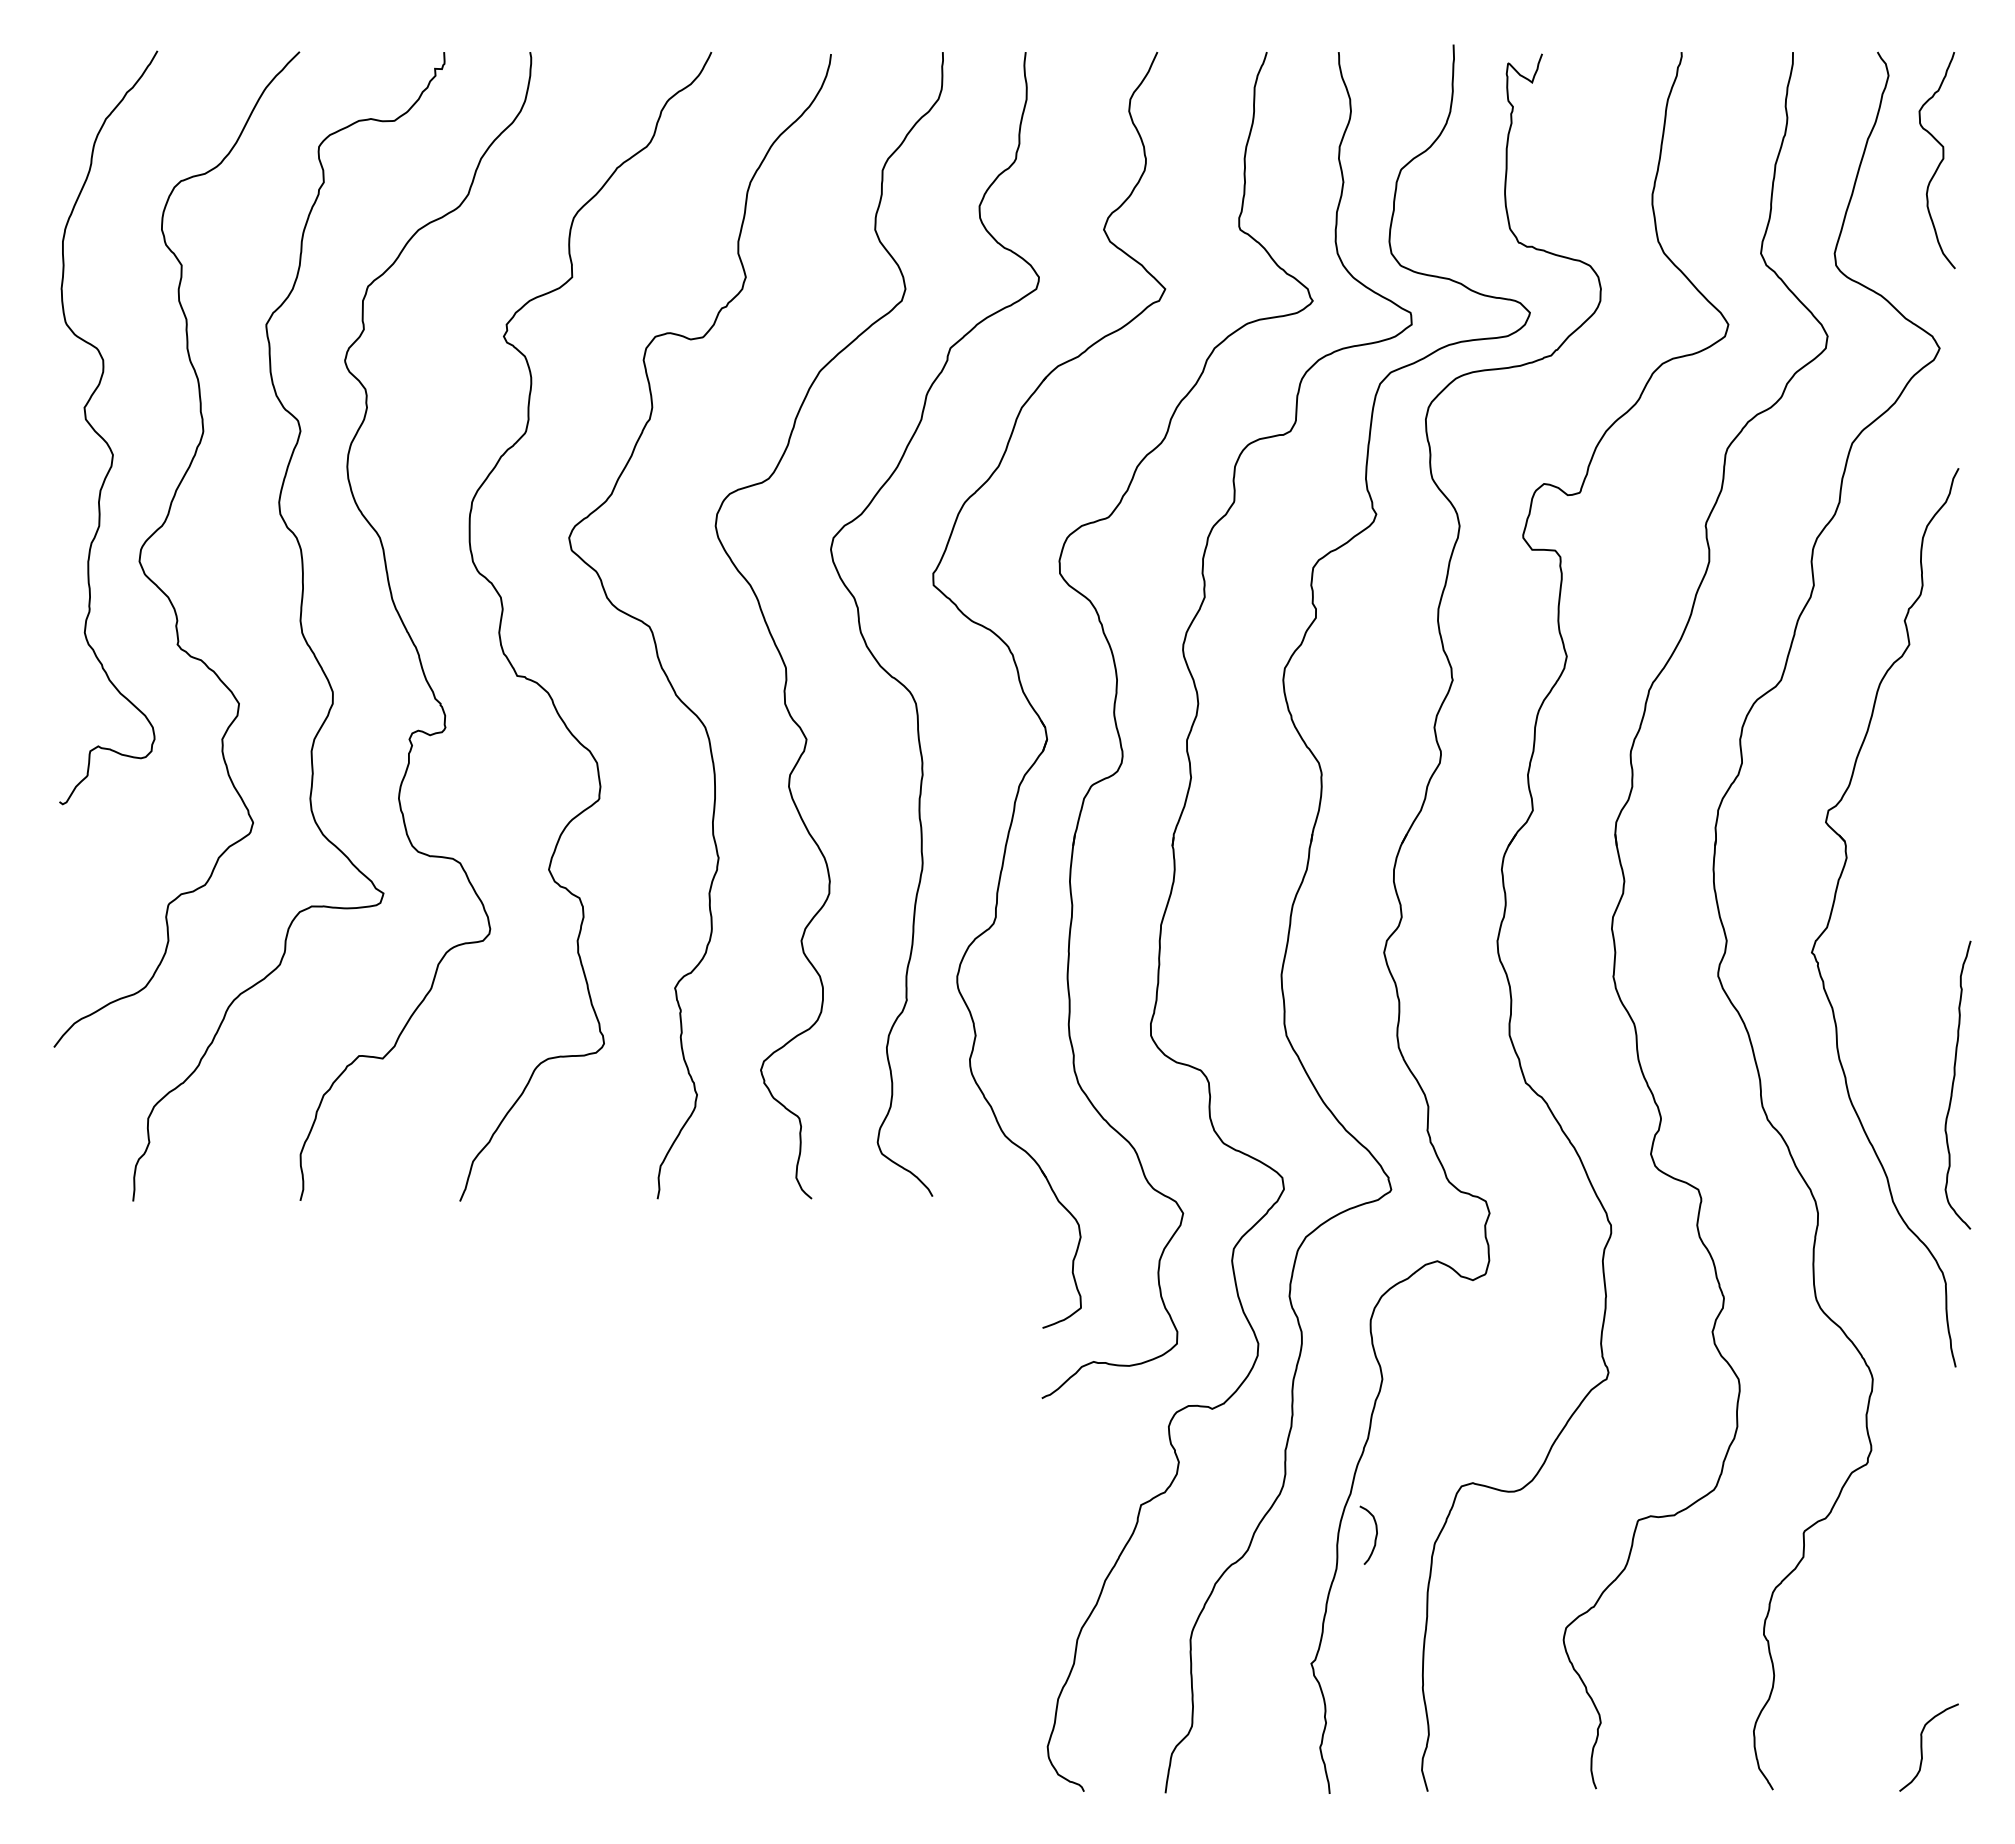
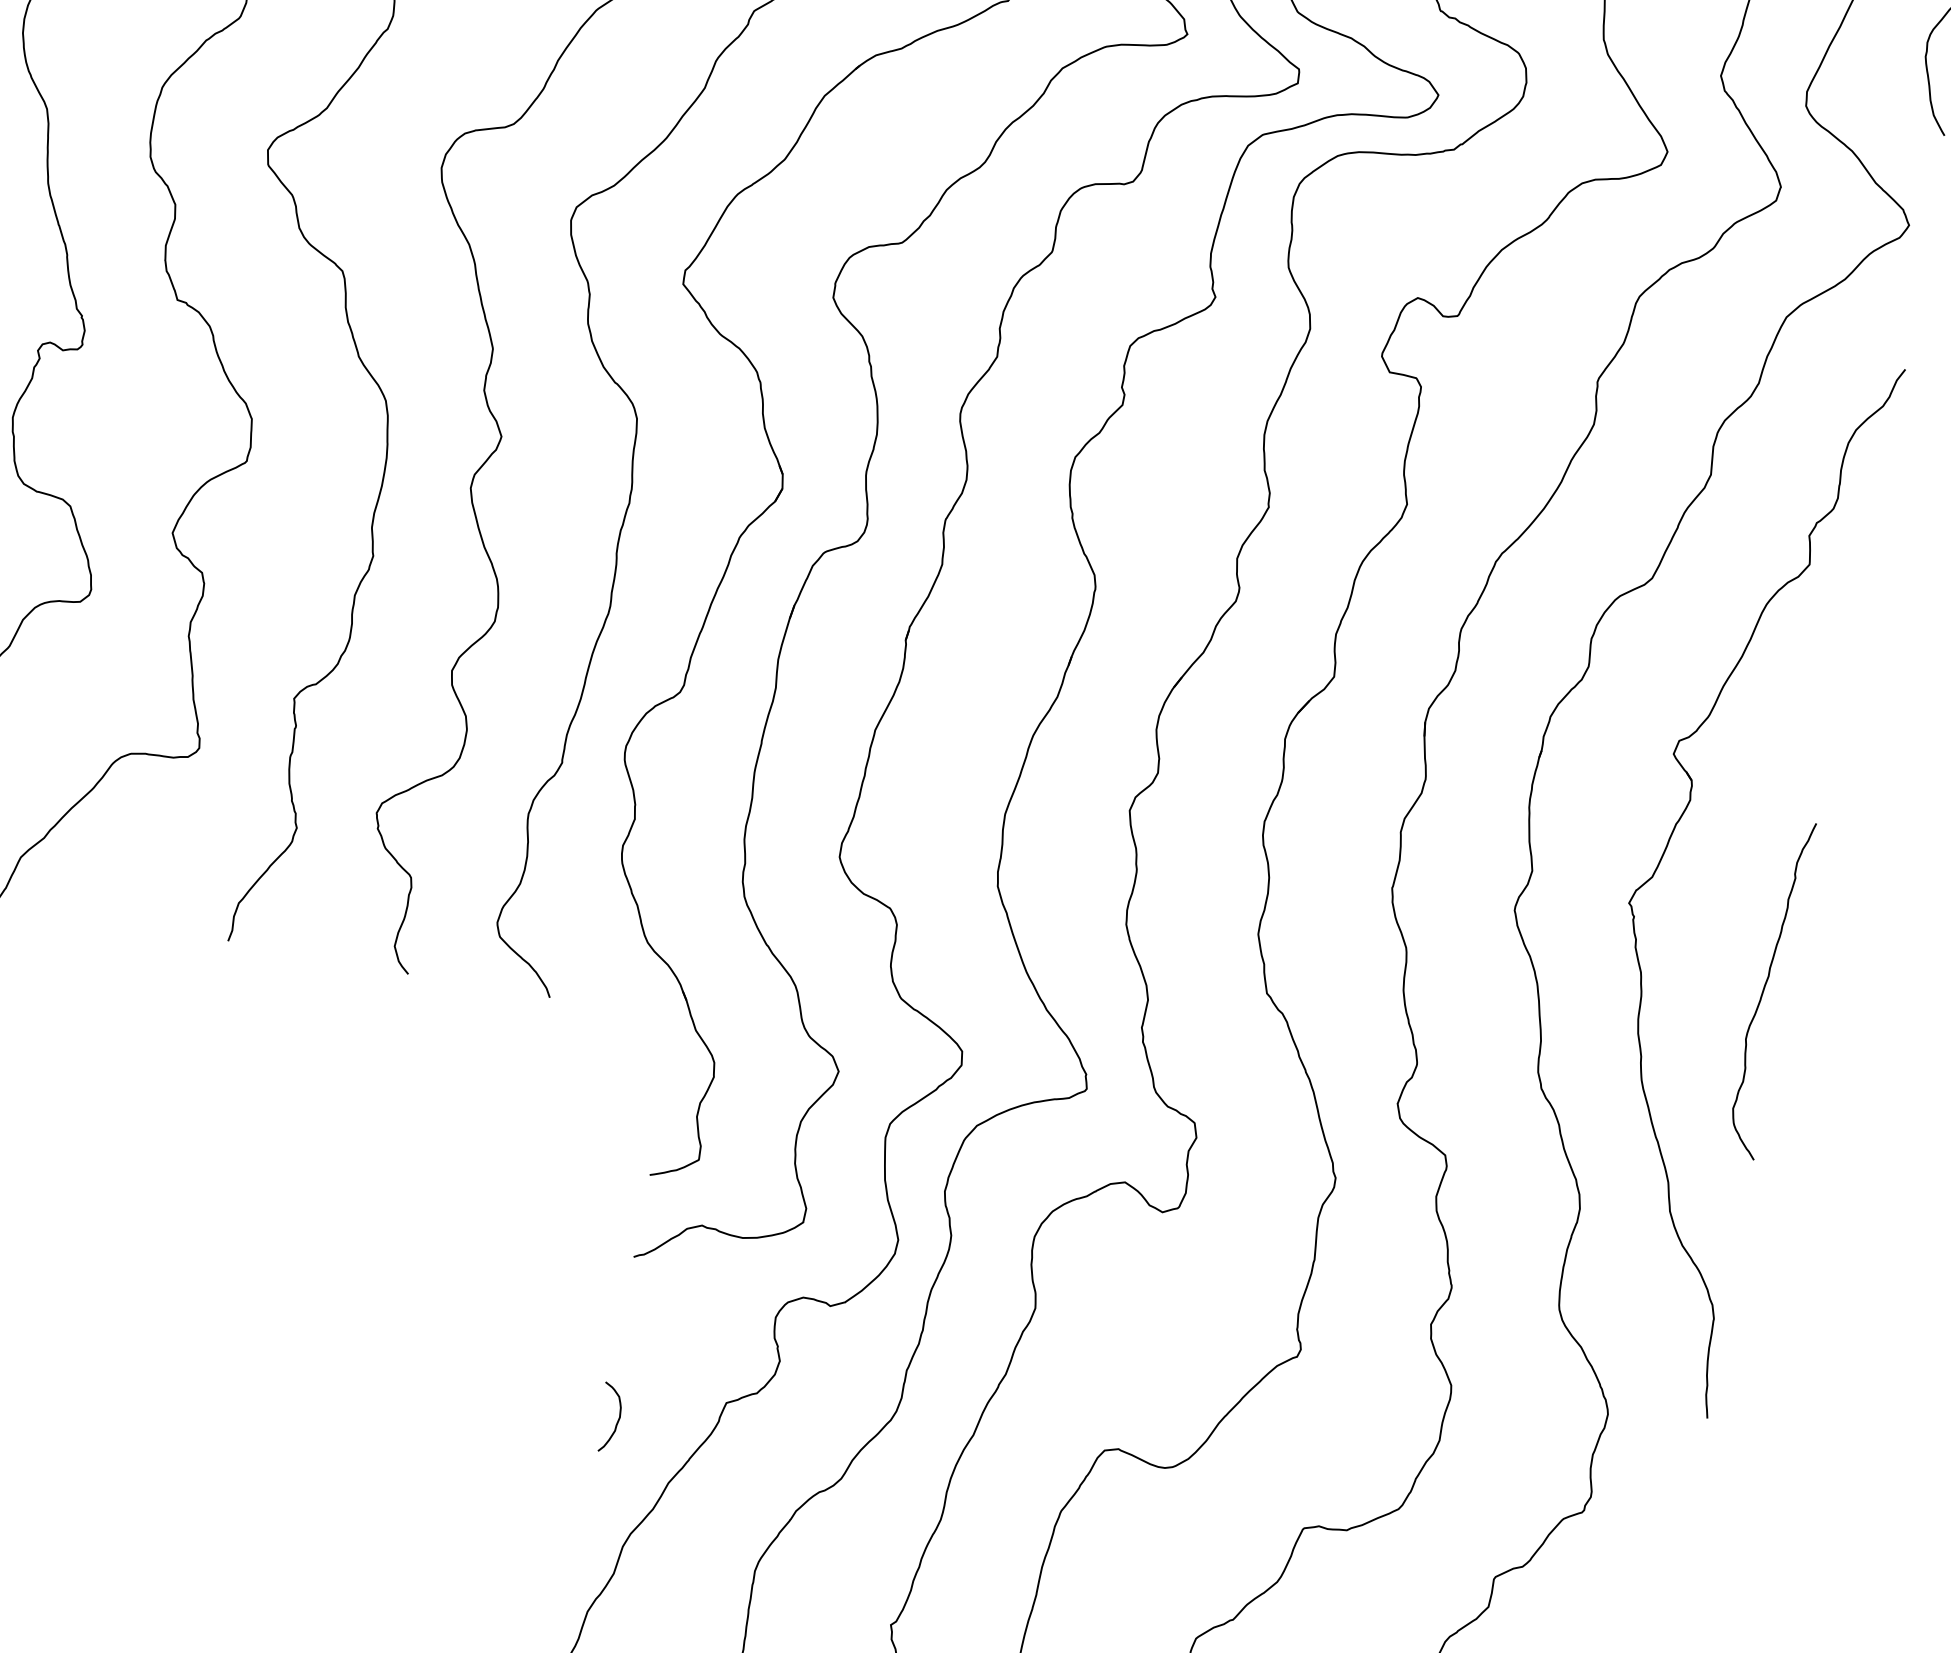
curve: (1954, 1082) -> (1766, 985), moved
curve: (1375, 1535) -> (617, 1419), moved

